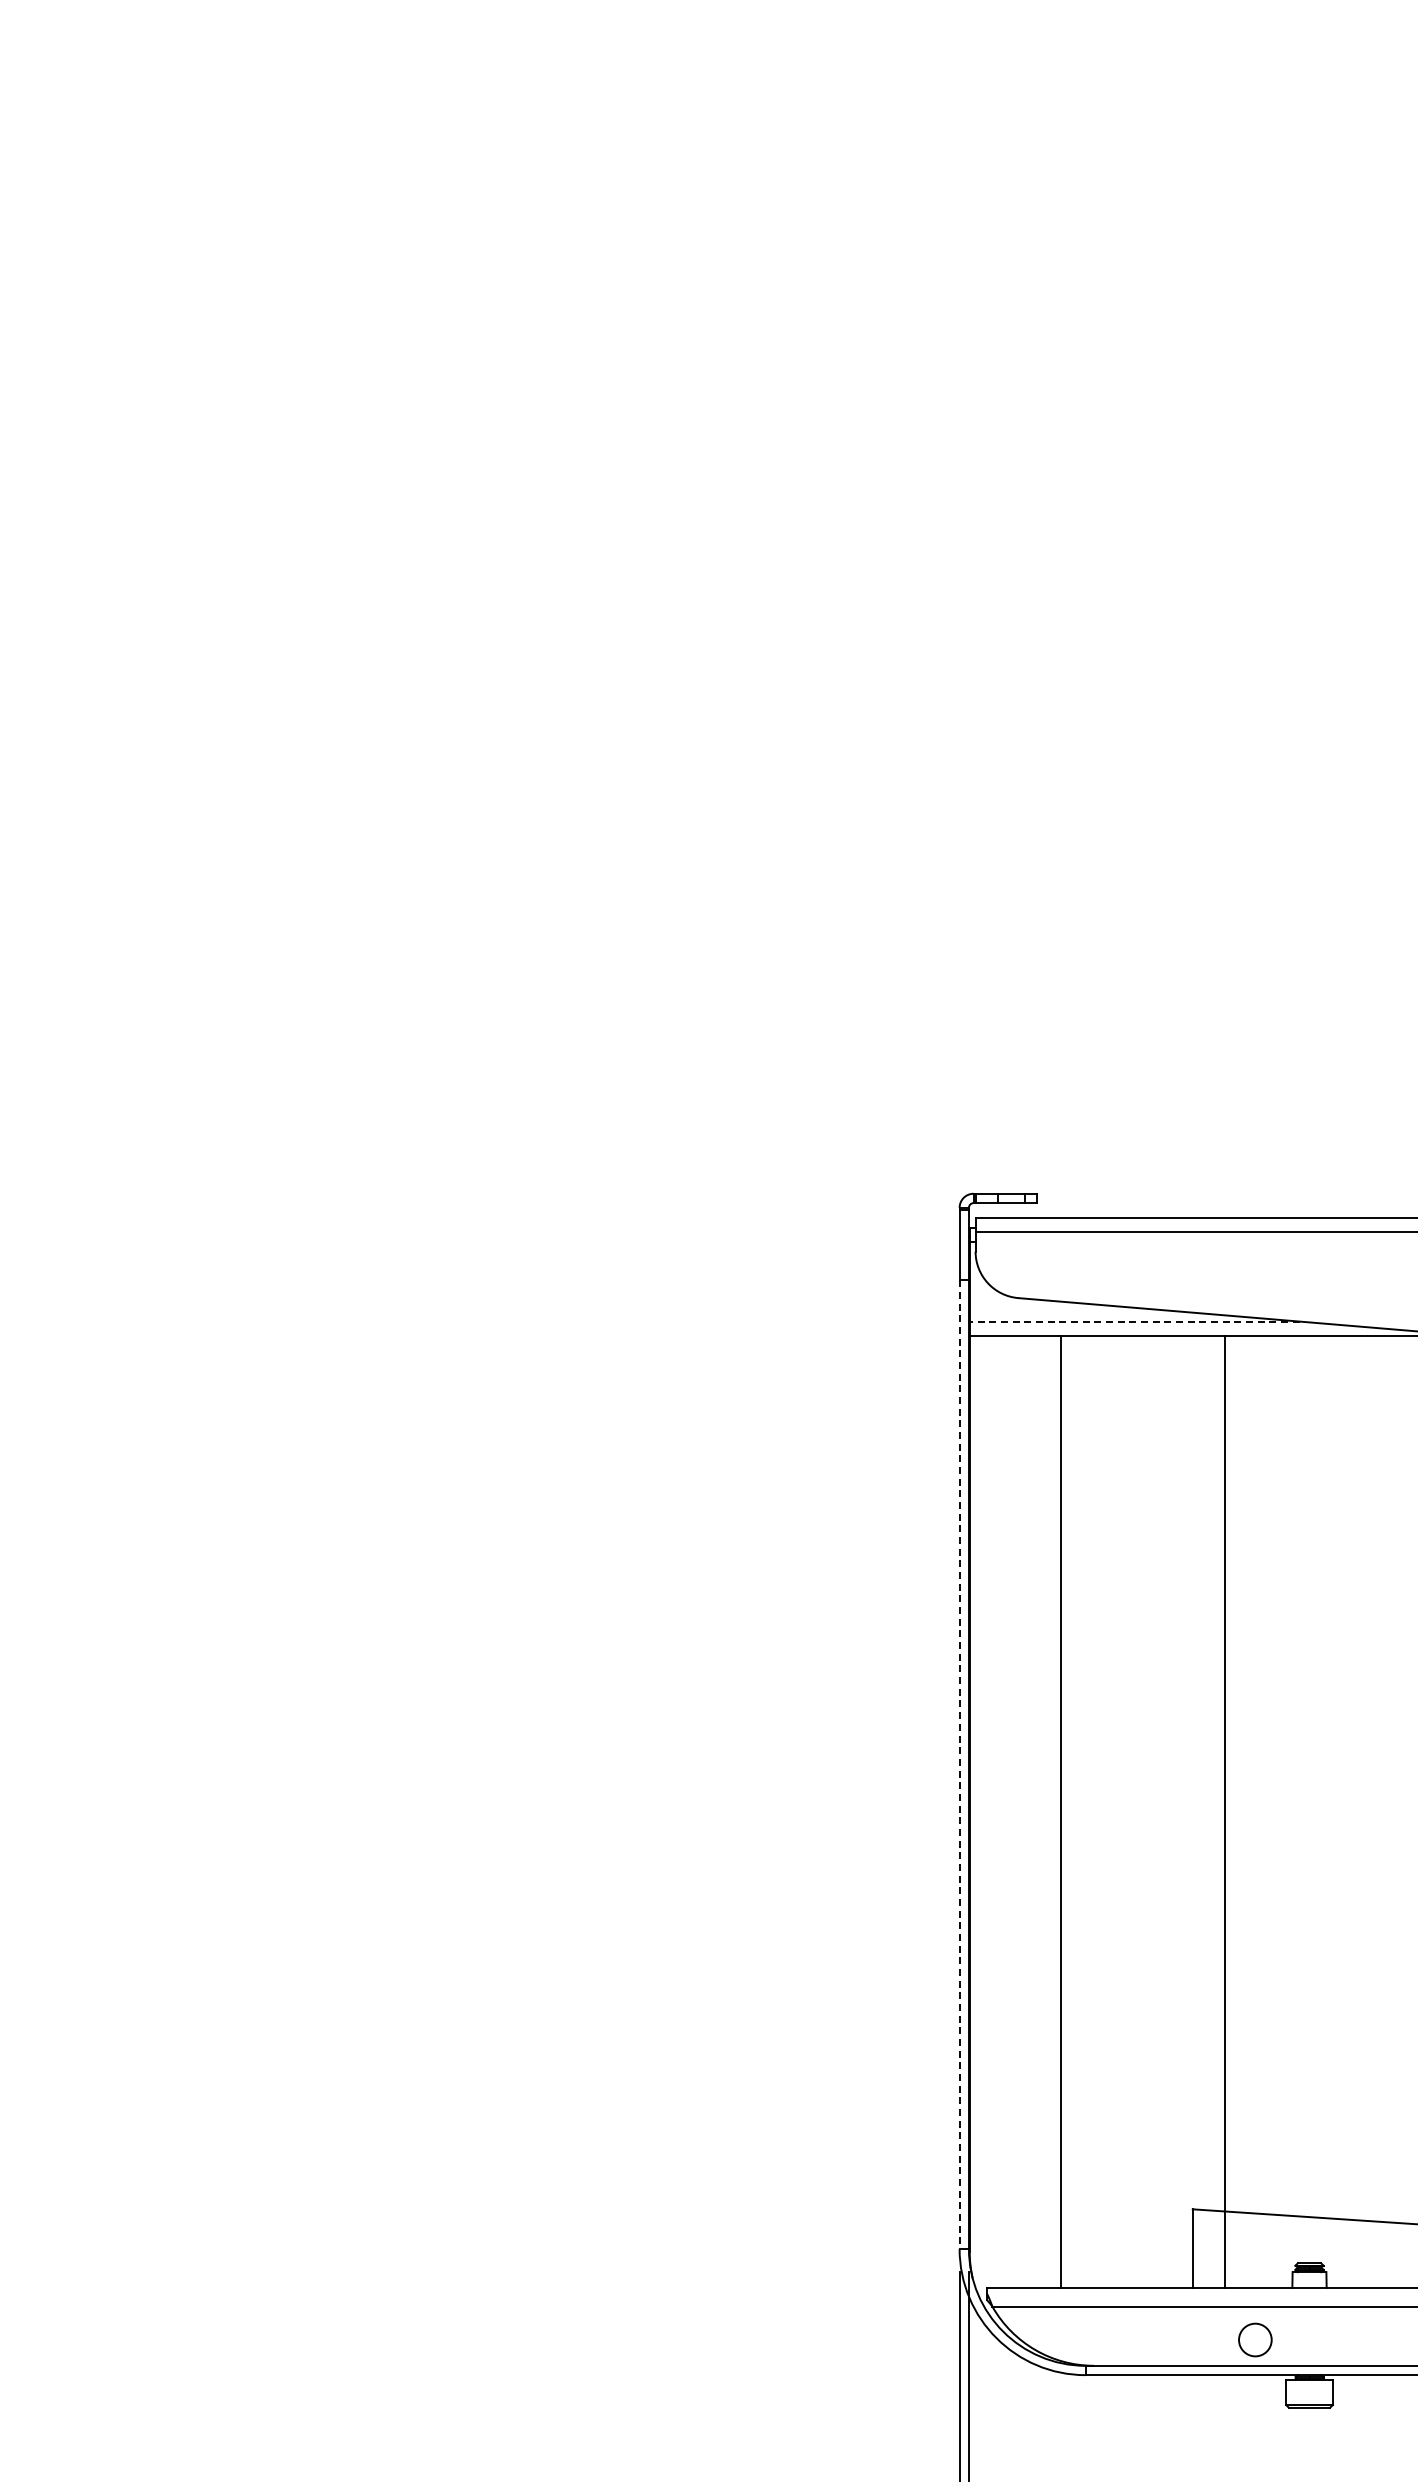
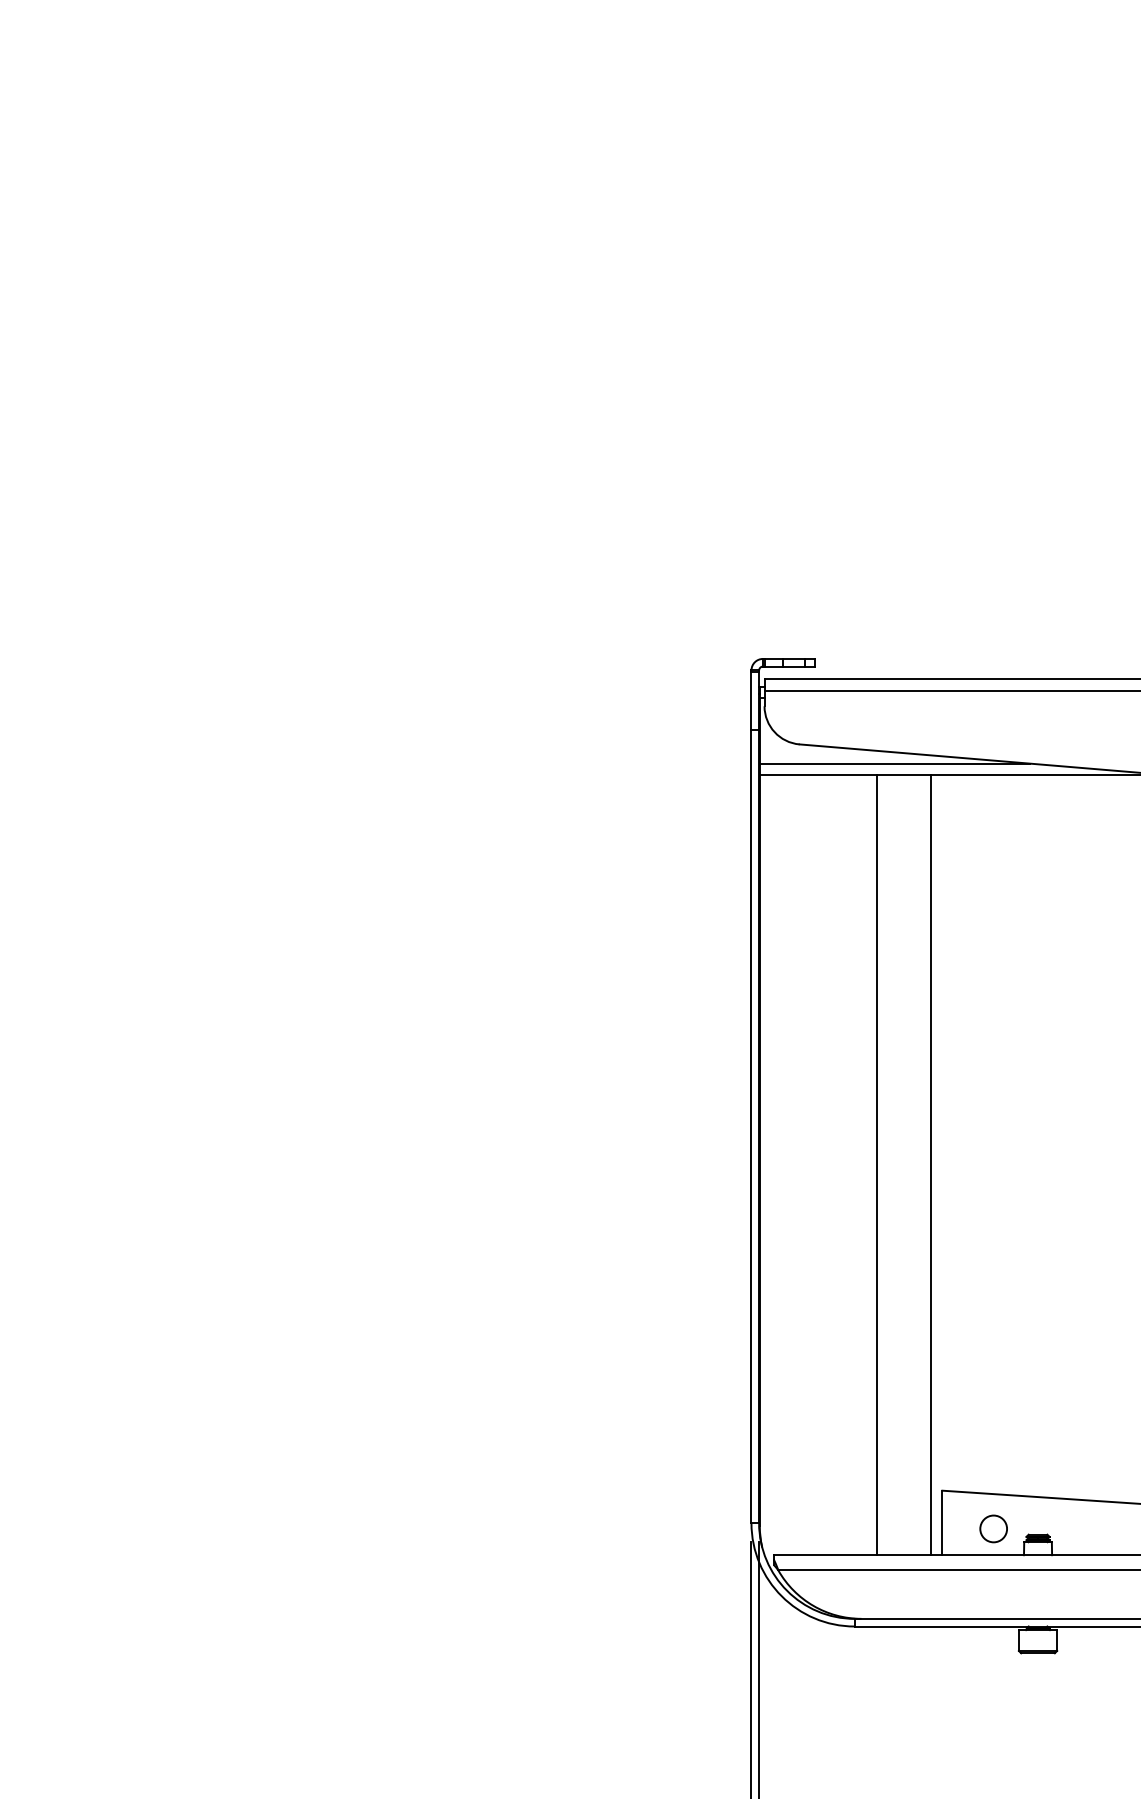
line: (1134, 1321) -> (894, 763), dashed -> solid
line: (959, 1765) -> (751, 1127), dashed -> solid
line: (1061, 1811) -> (877, 1164), moved
line: (1224, 1811) -> (930, 1164), moved
circle: (1255, 2339) -> (993, 1528), moved

